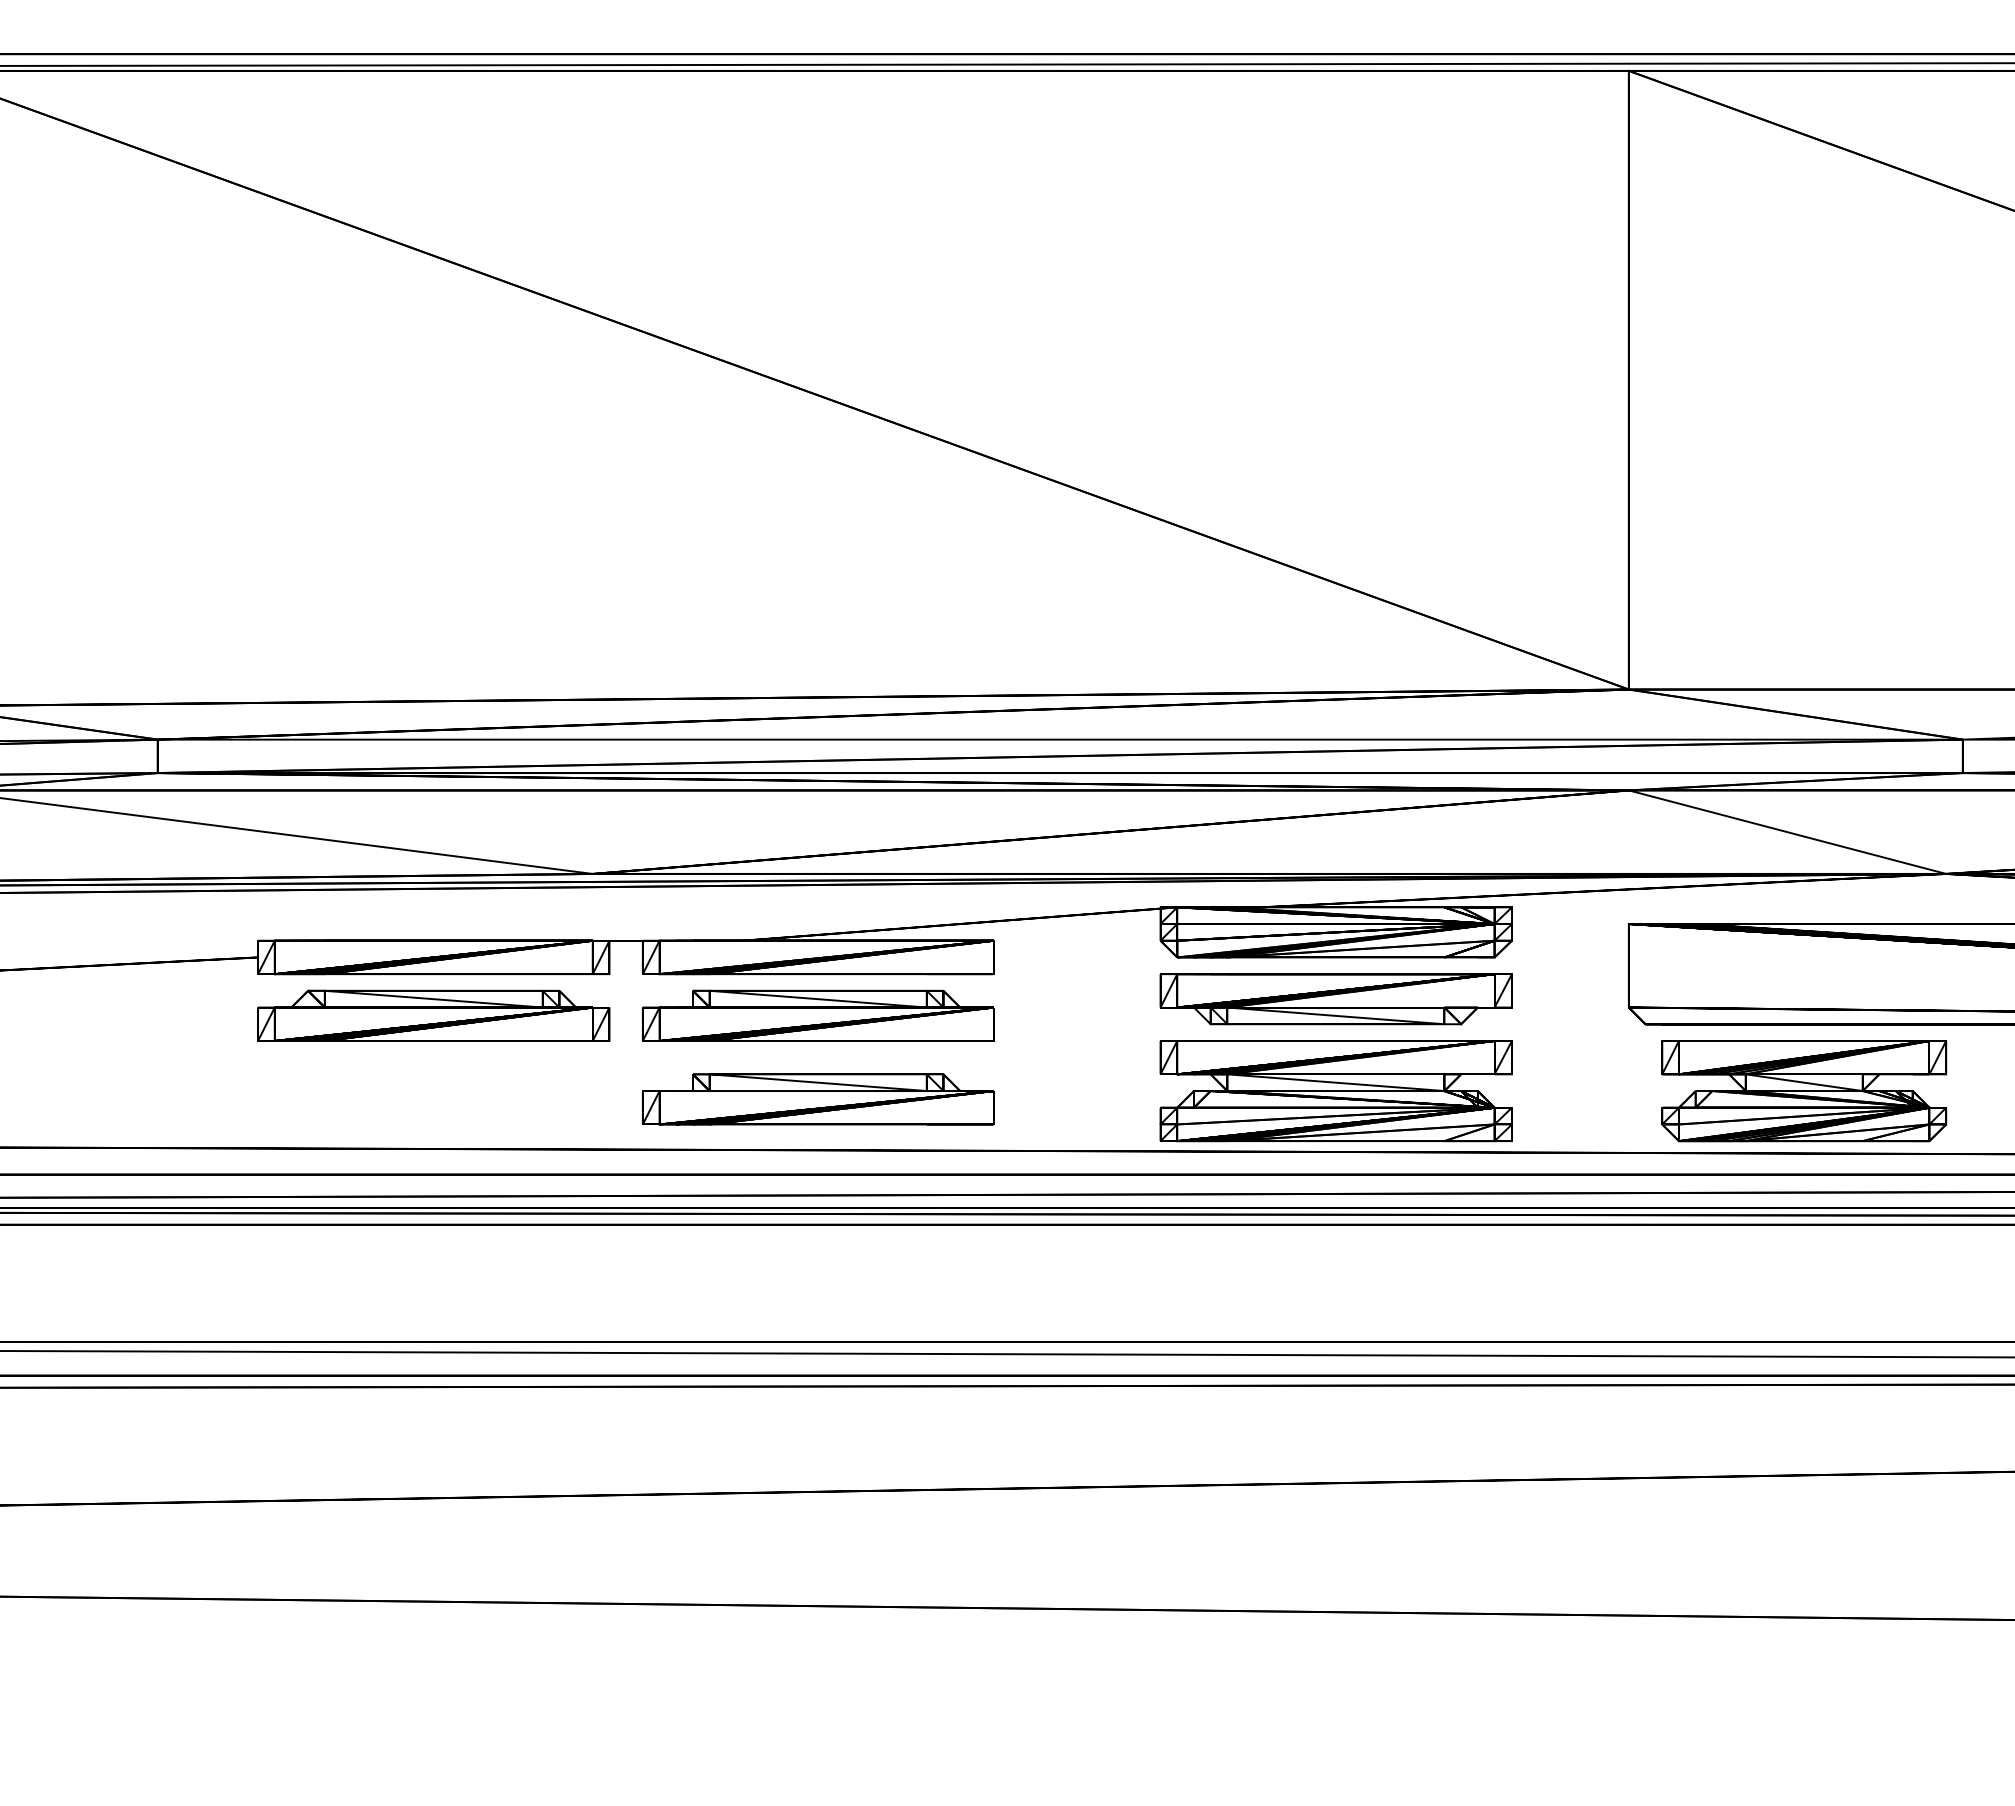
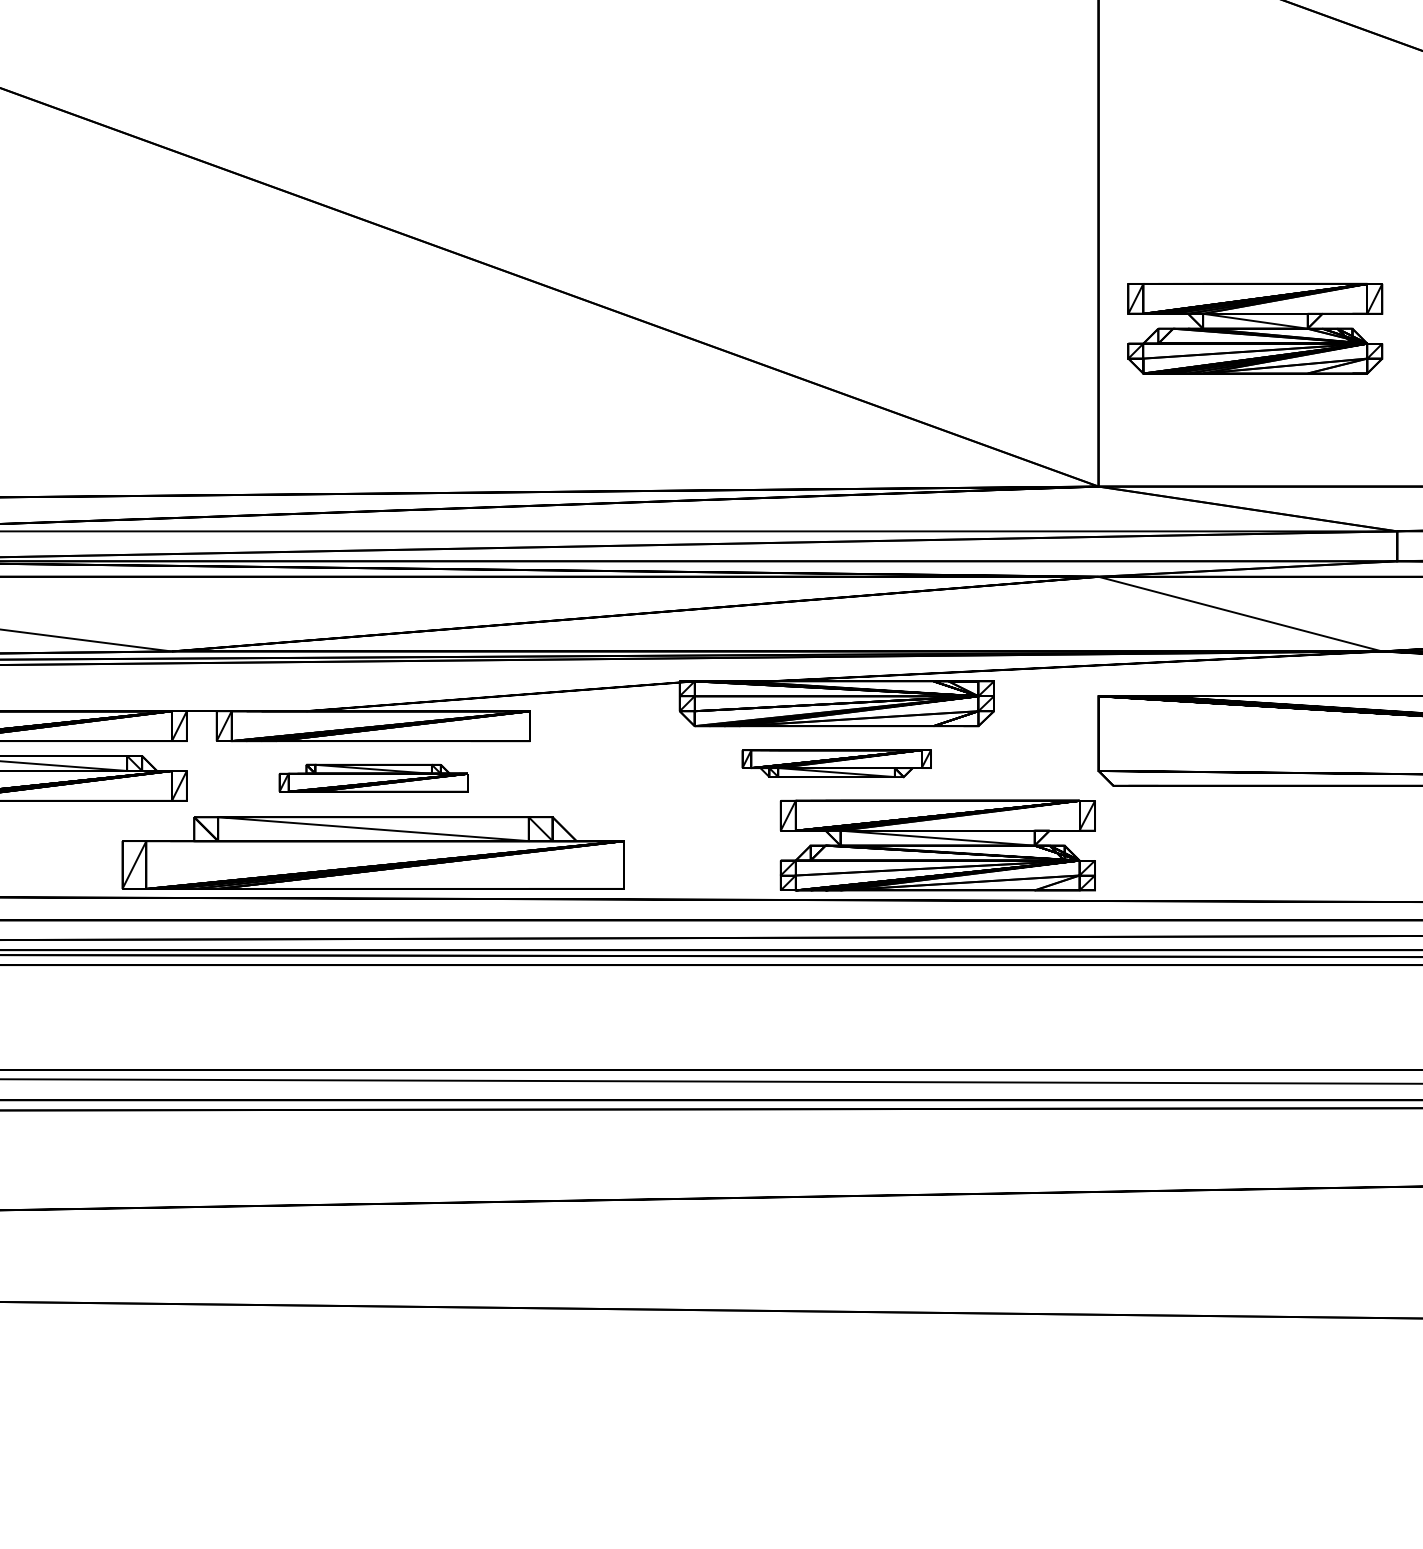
part: (1335, 999) -> (836, 763), size x0.6
part: (818, 1015) -> (373, 778), size x0.6
part: (1335, 1091) -> (937, 846), moved
part: (1804, 1091) -> (1255, 329), moved
part: (818, 1099) -> (373, 853), size x1.6

